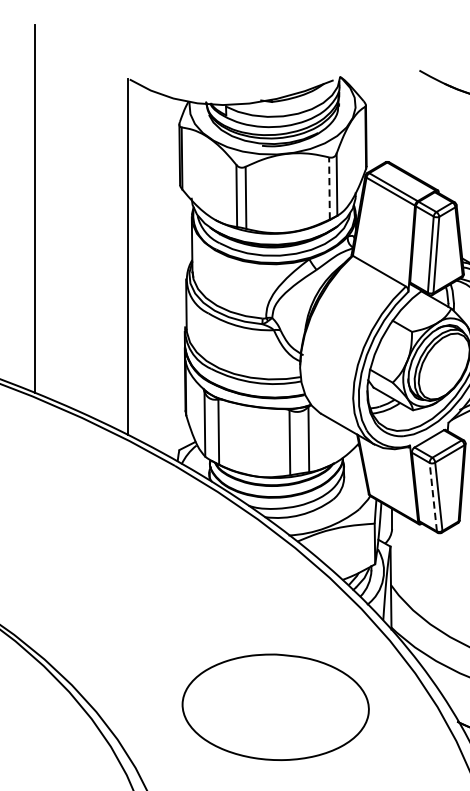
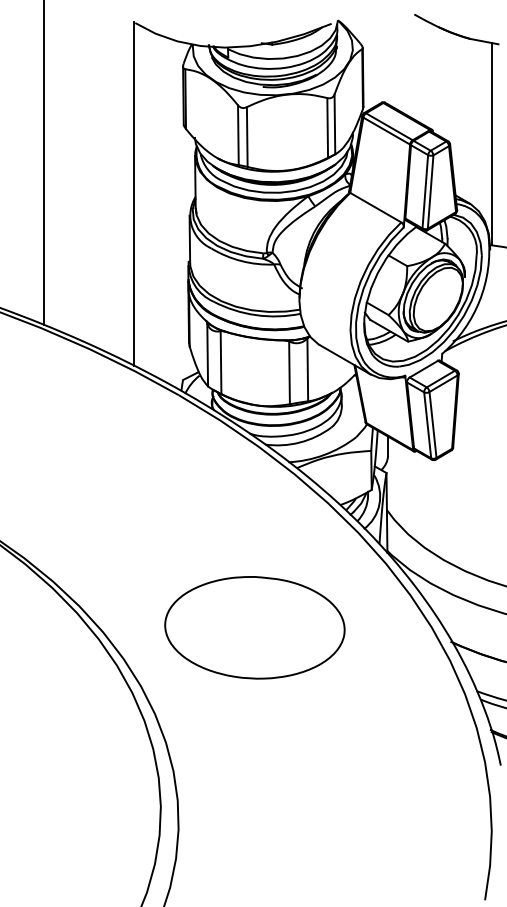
line: (329, 187) -> (327, 127), dashed -> solid
line: (433, 496) -> (427, 424), dashed -> solid
part: (275, 707) -> (254, 627), moved

